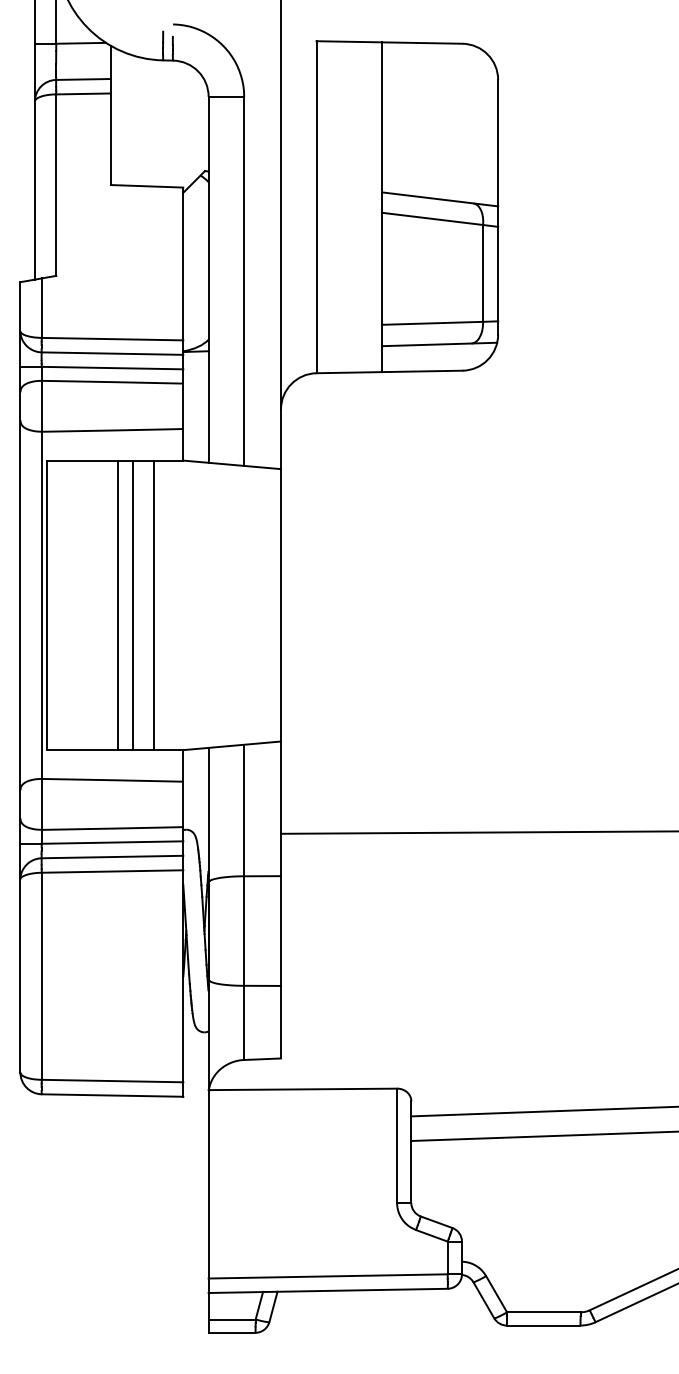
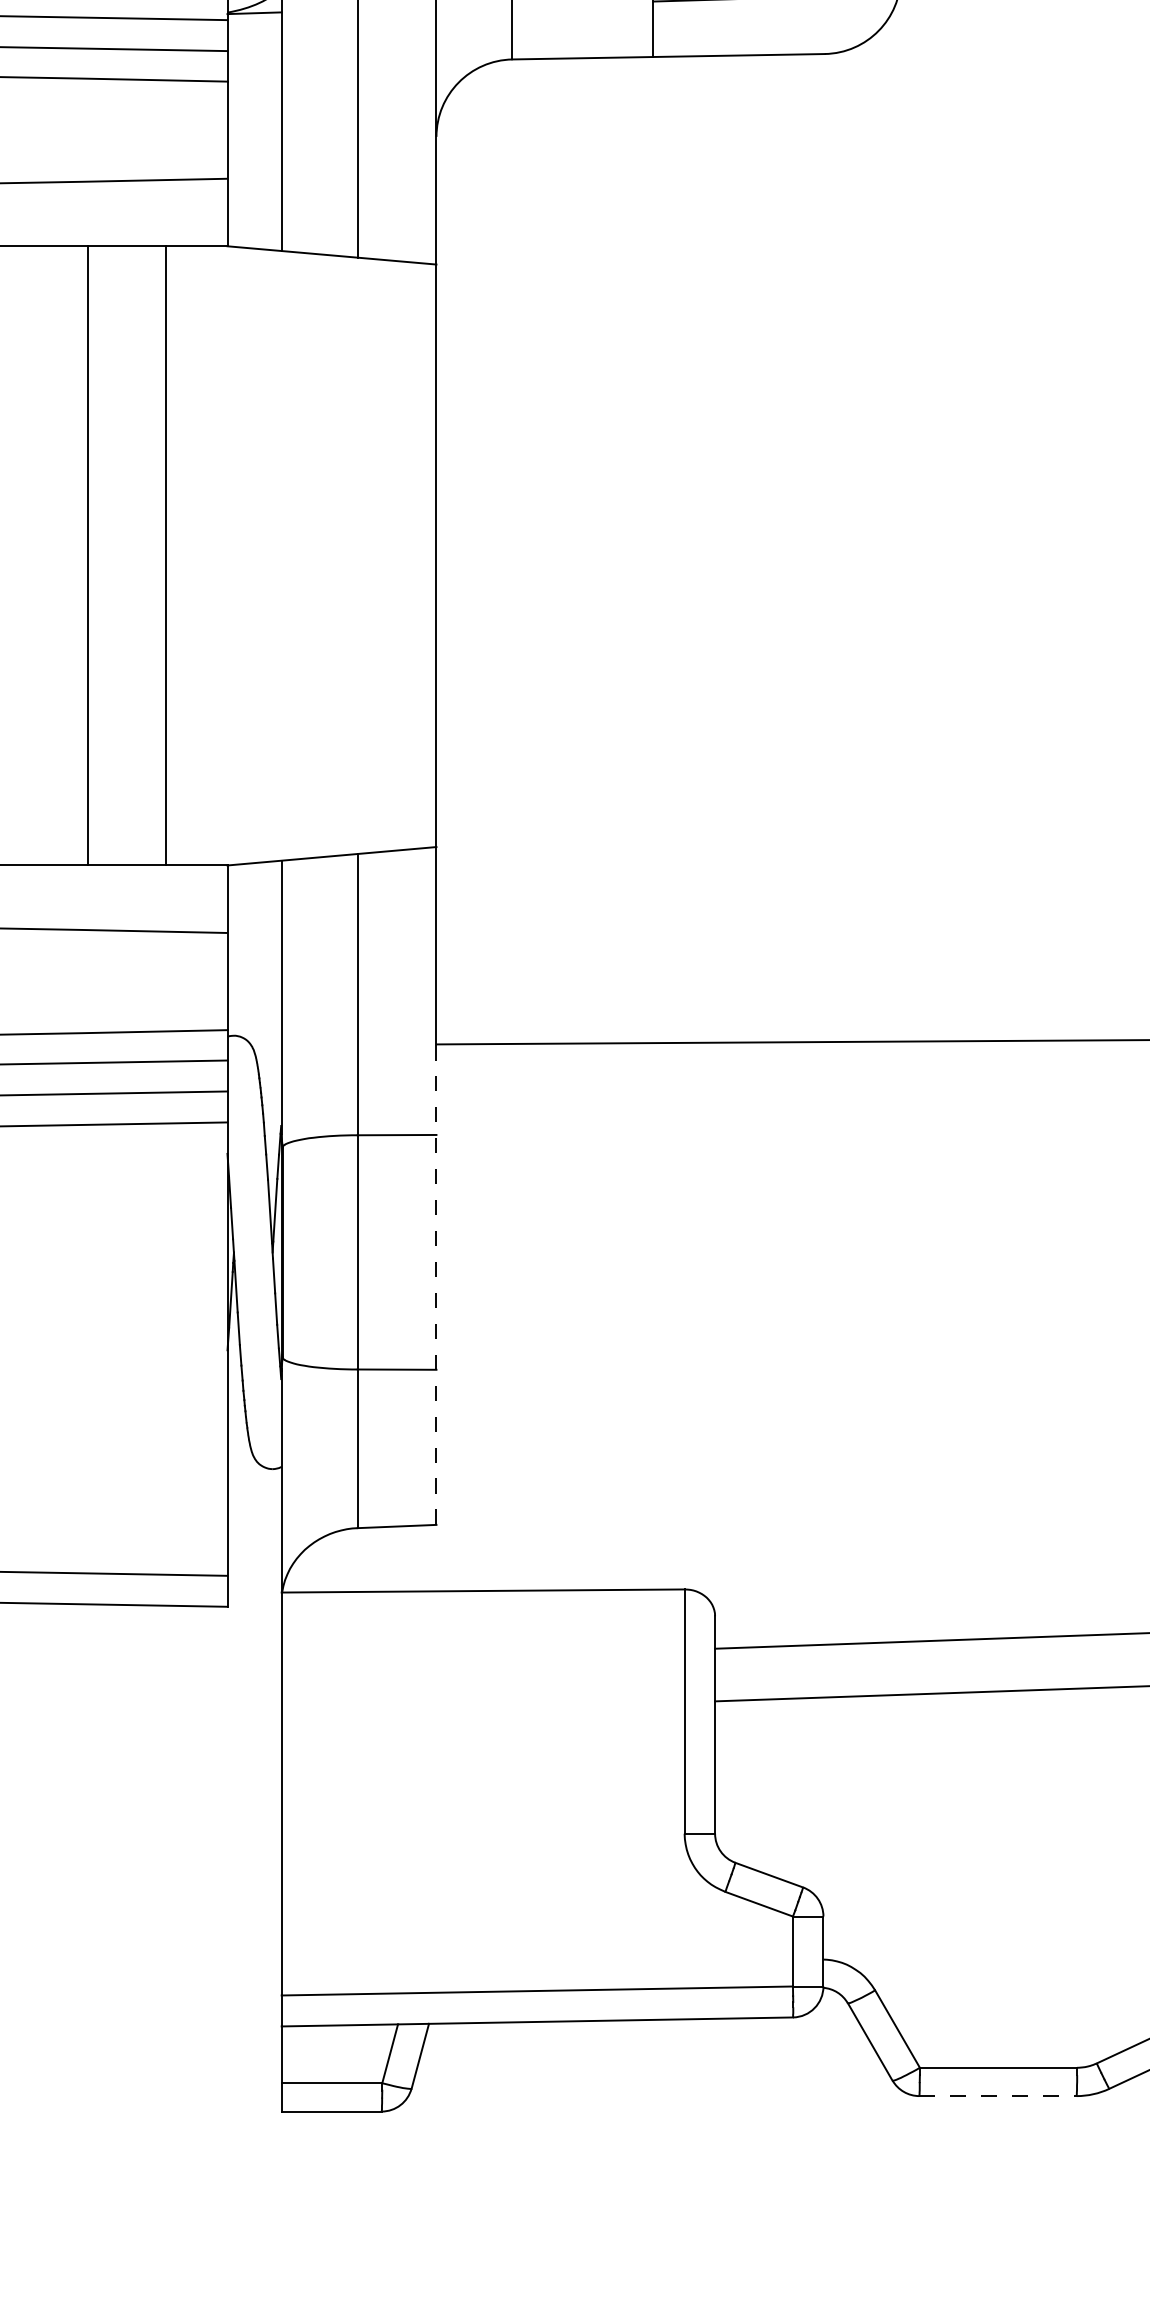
line: (132, 605) -> (118, 556), removed
line: (281, 945) -> (437, 1283), solid -> dashed
line: (543, 1325) -> (997, 2095), solid -> dashed

